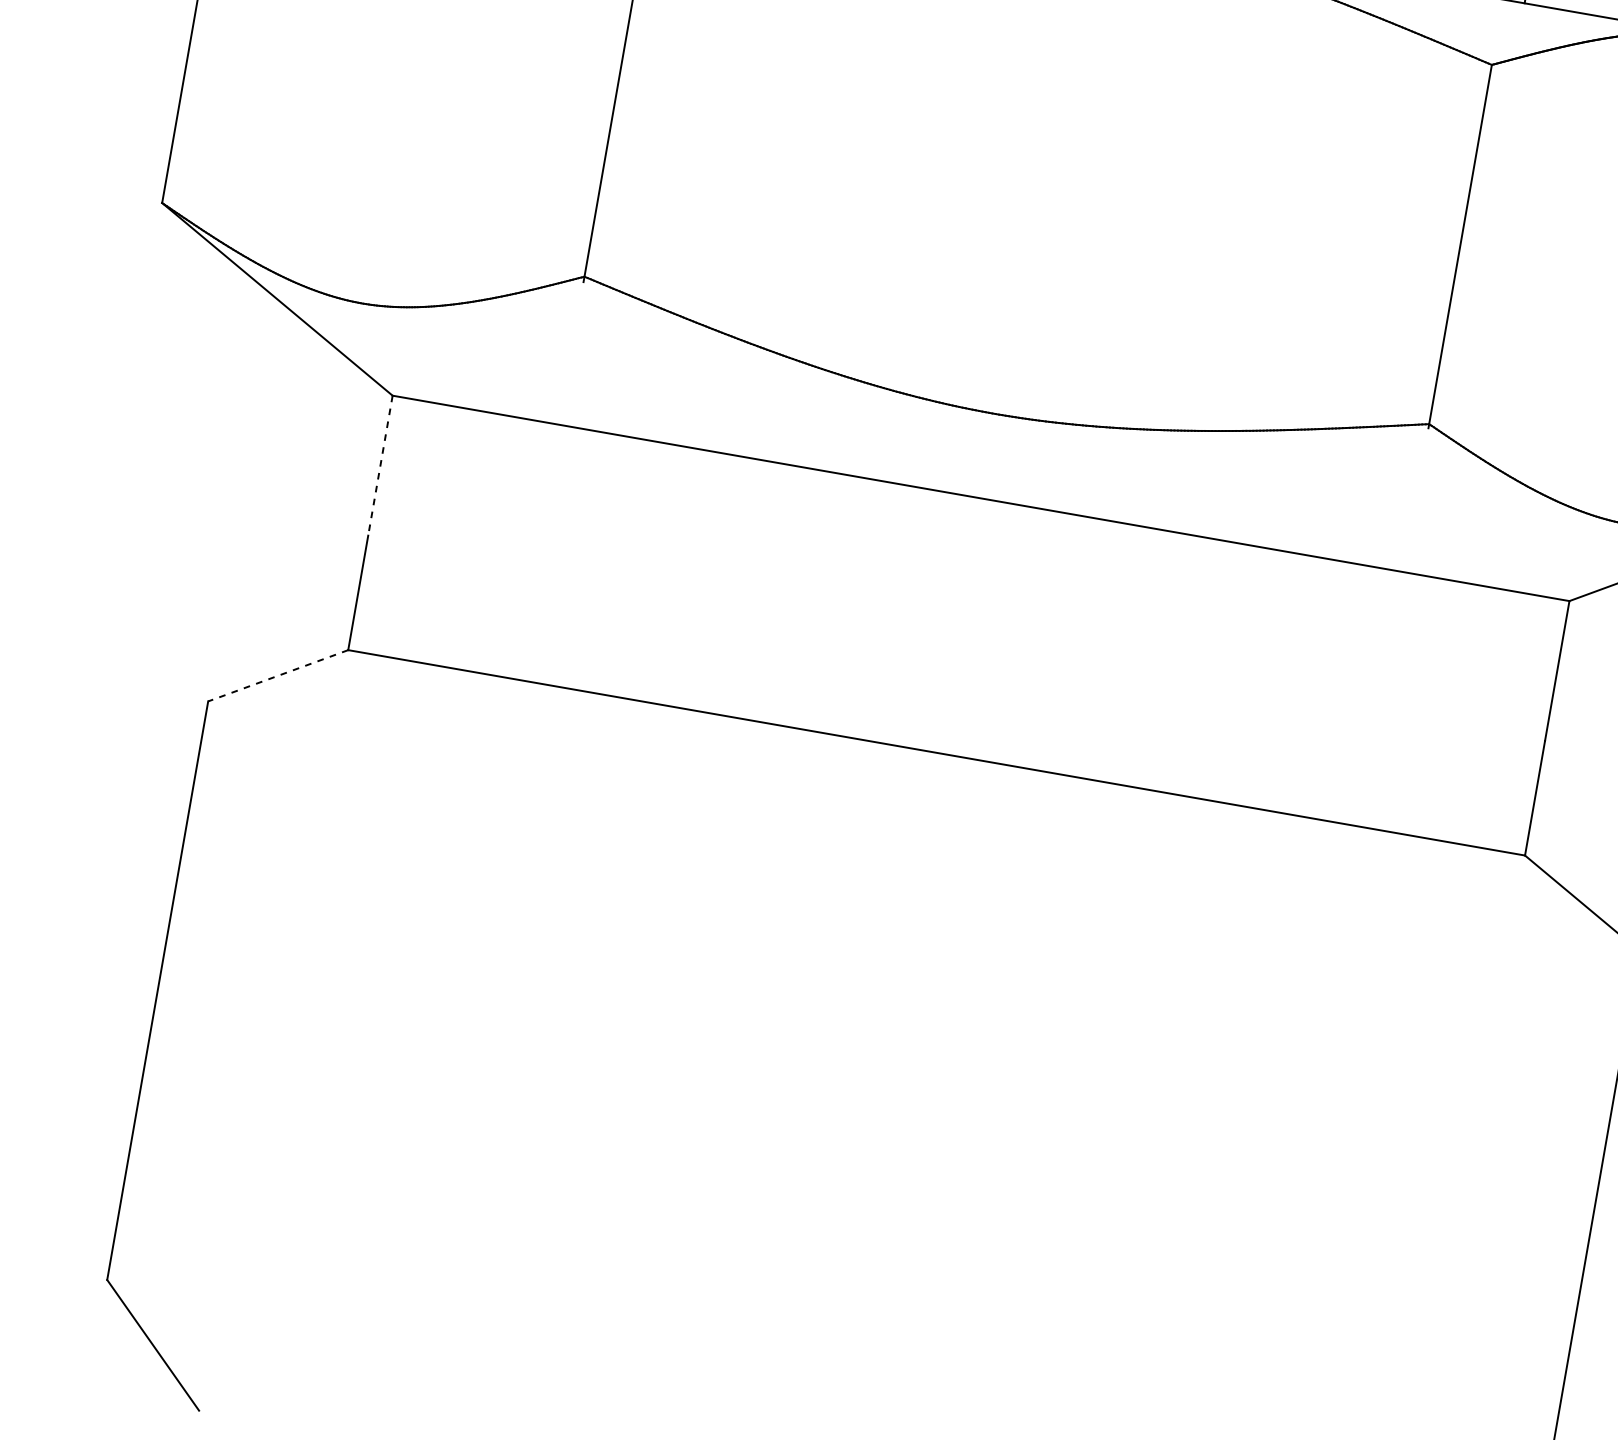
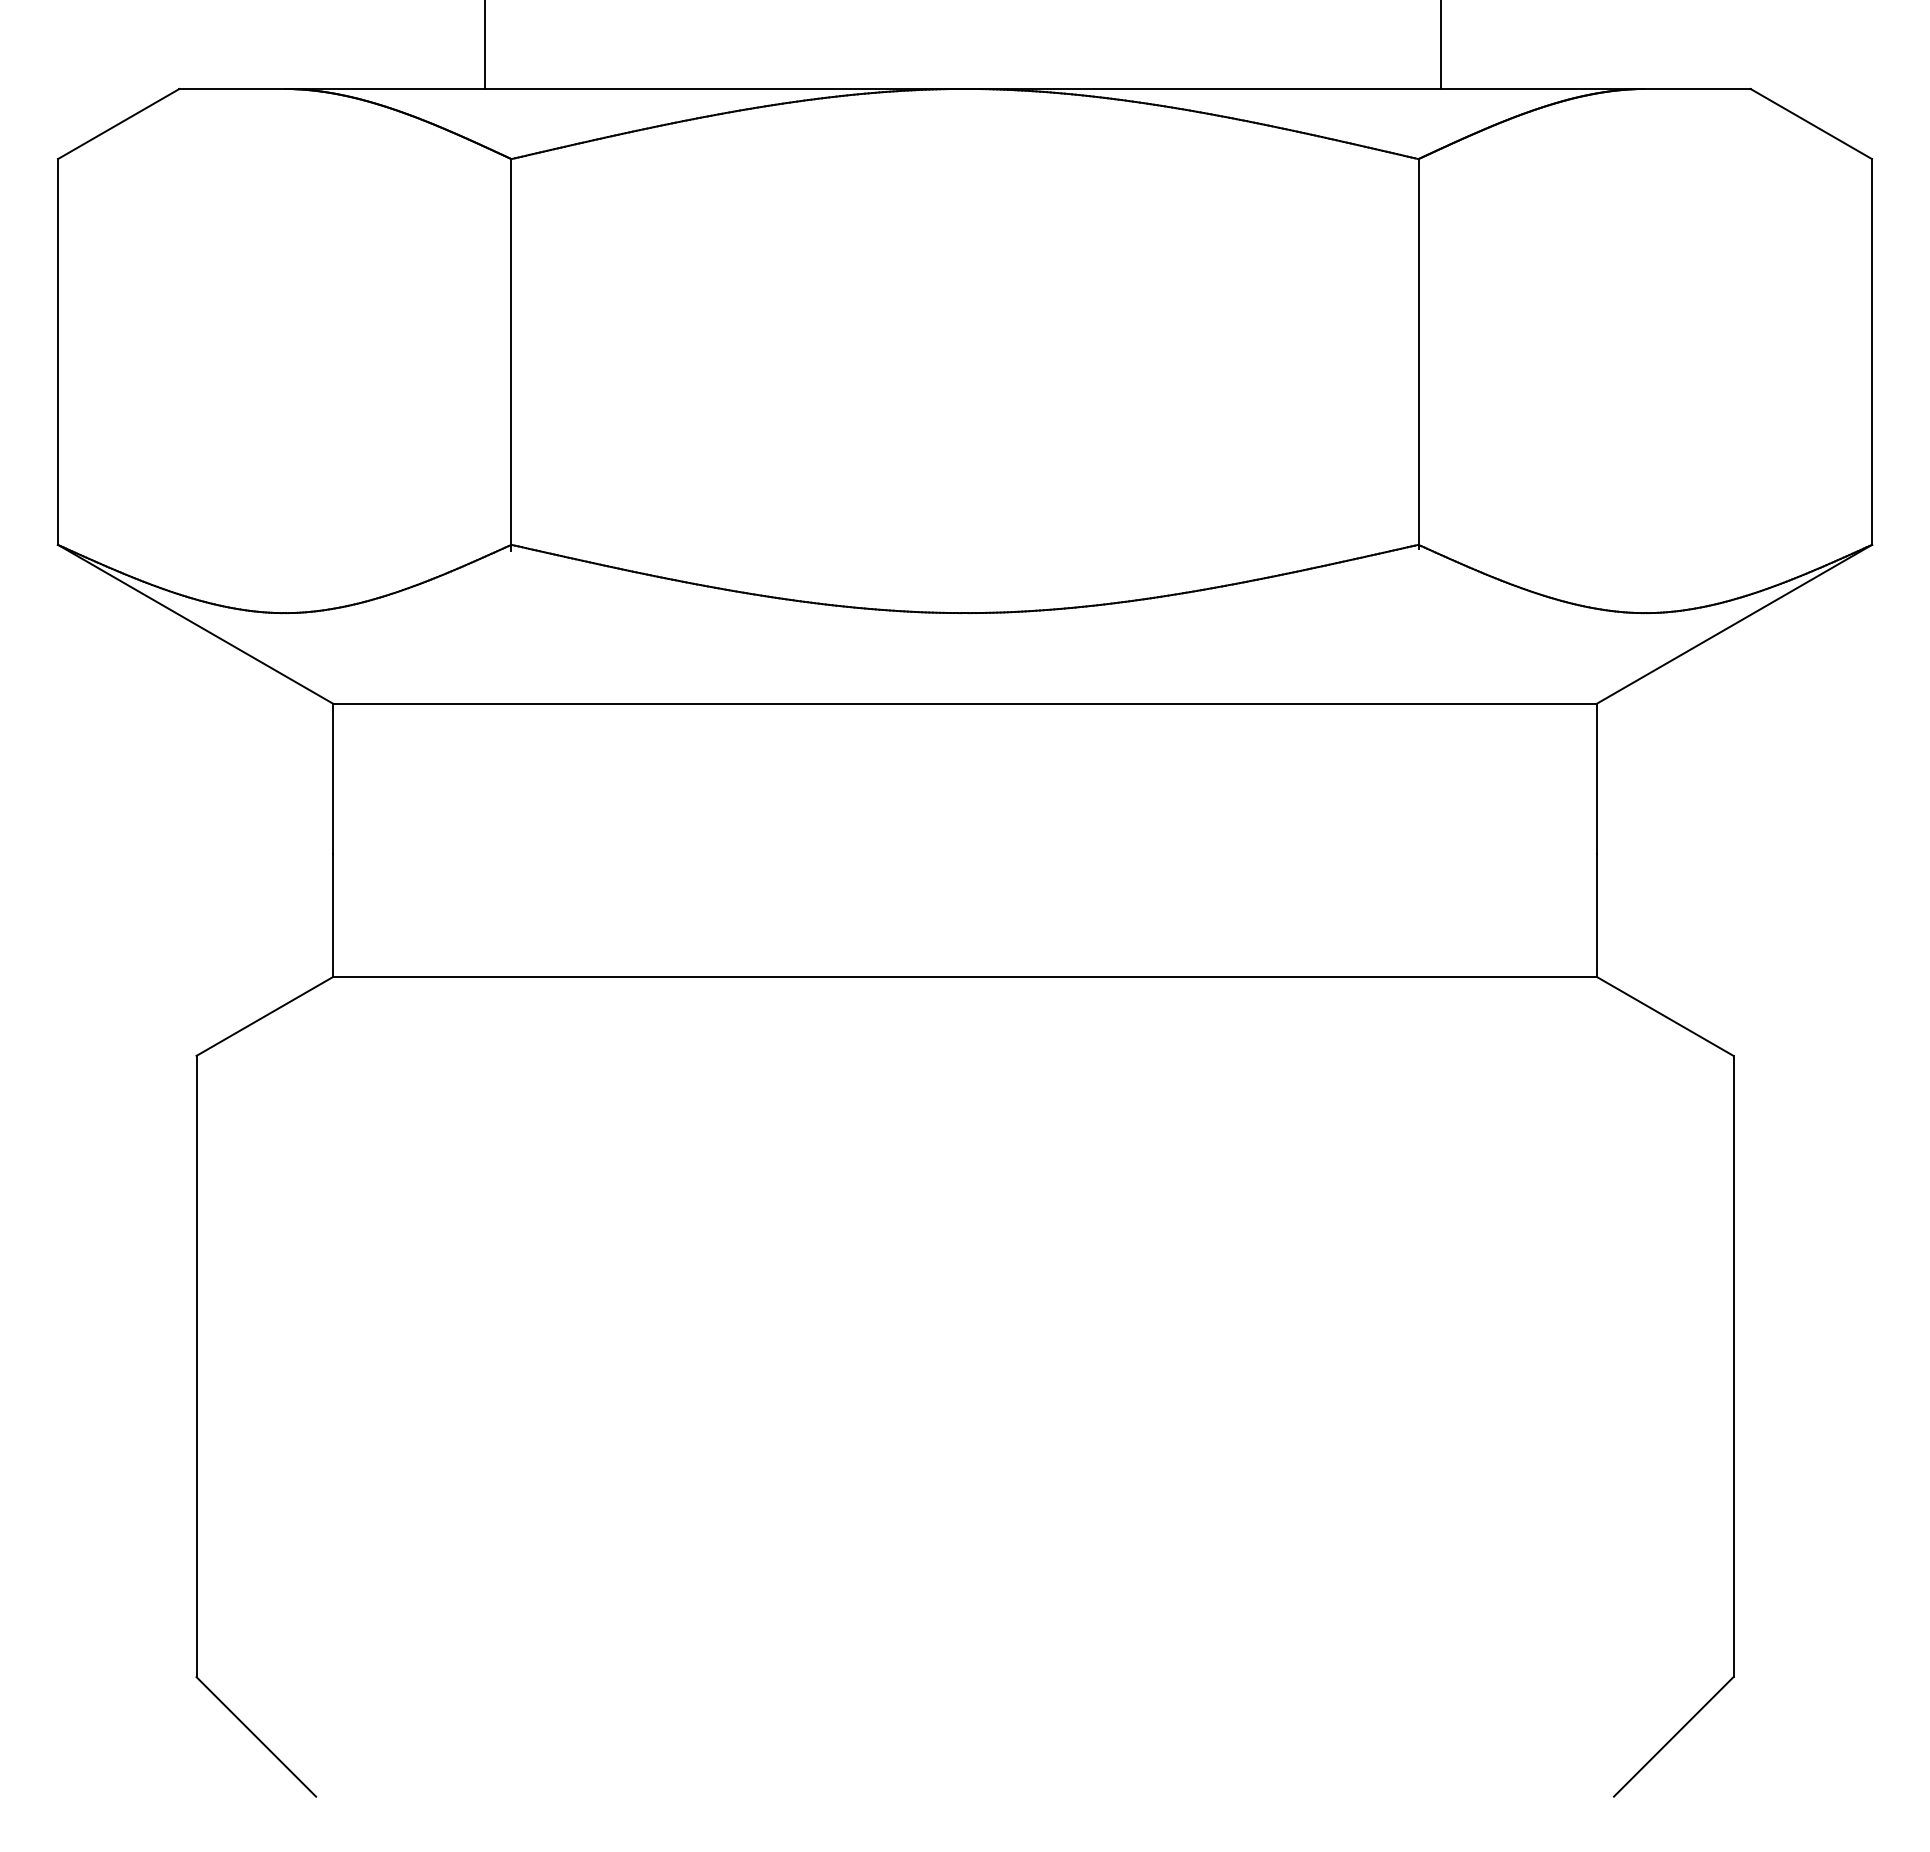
line: (380, 466) -> (333, 779), dashed -> solid
line: (277, 675) -> (264, 1016), dashed -> solid

